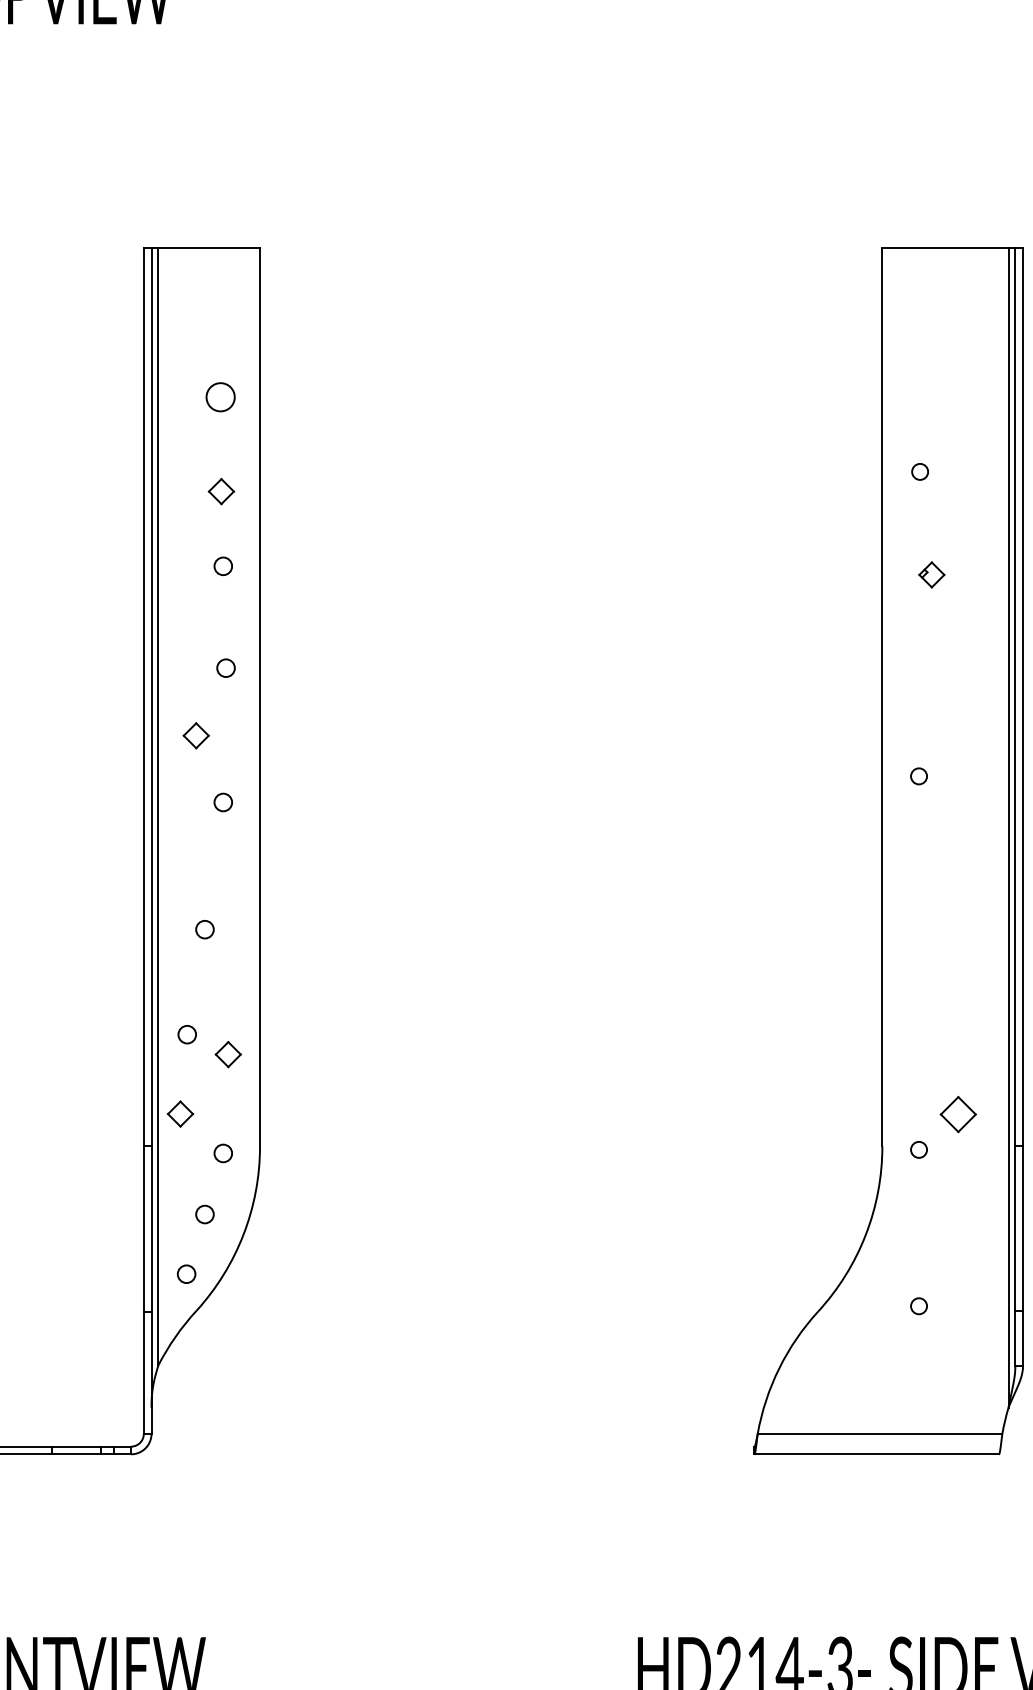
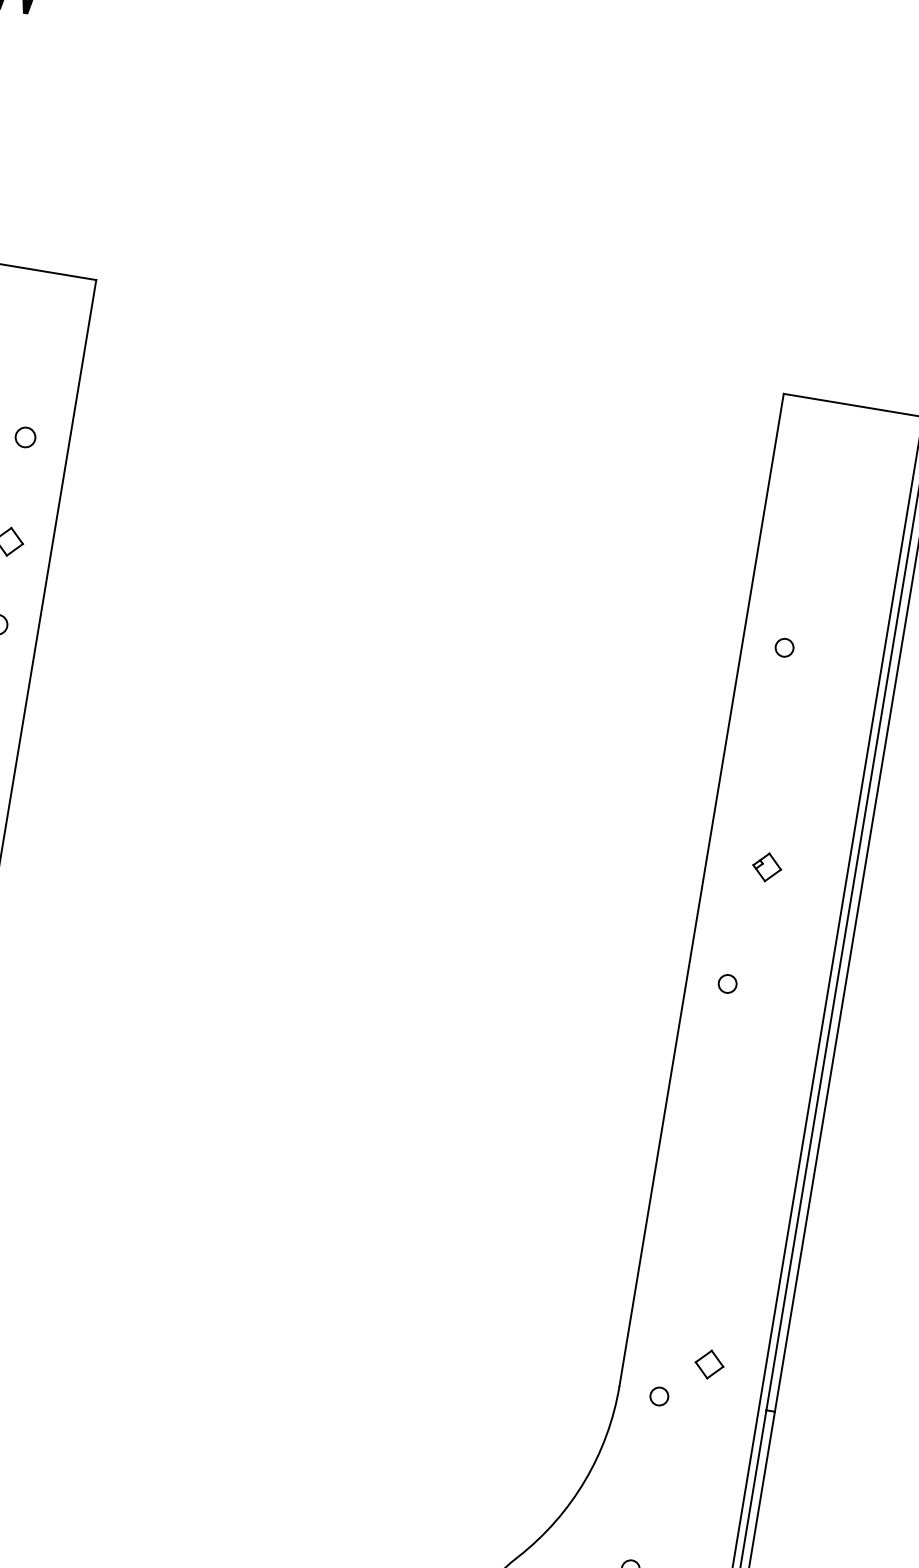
circle: (220, 397) -> (25, 437), size x0.62
part: (931, 574) -> (766, 866), moved
part: (958, 1113) -> (709, 1363), size x0.71

